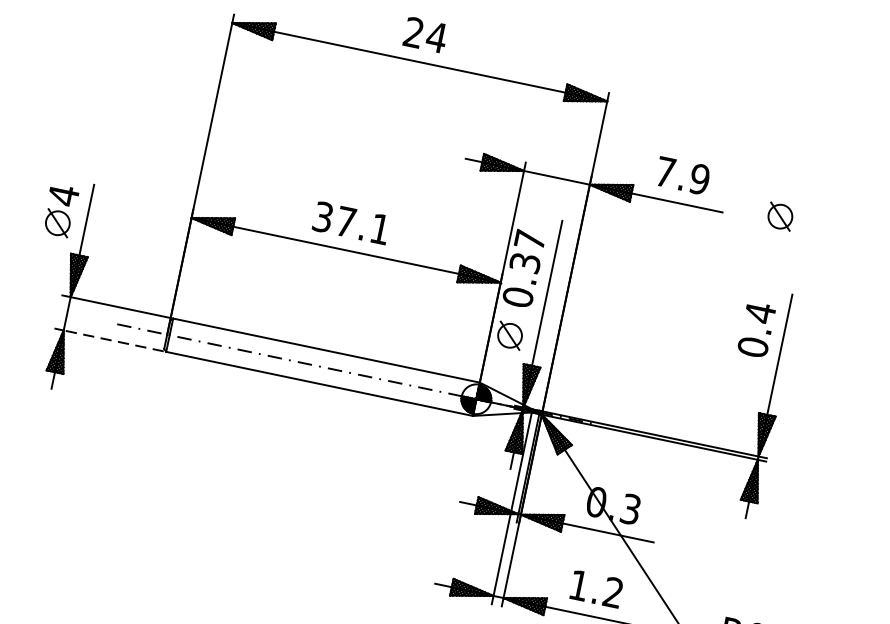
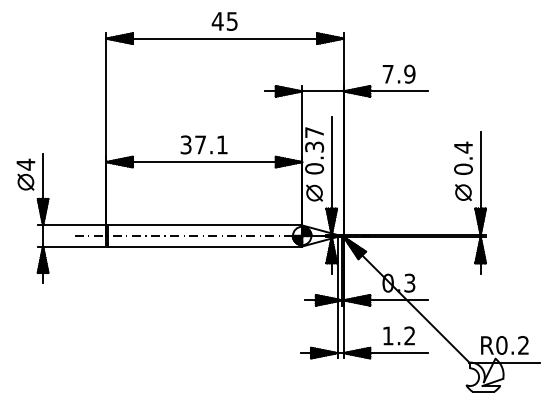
text: (424, 34) -> (224, 21), 24 -> 45
part: (780, 216) -> (463, 192), moved
line: (113, 340) -> (74, 246), dashed -> solid

